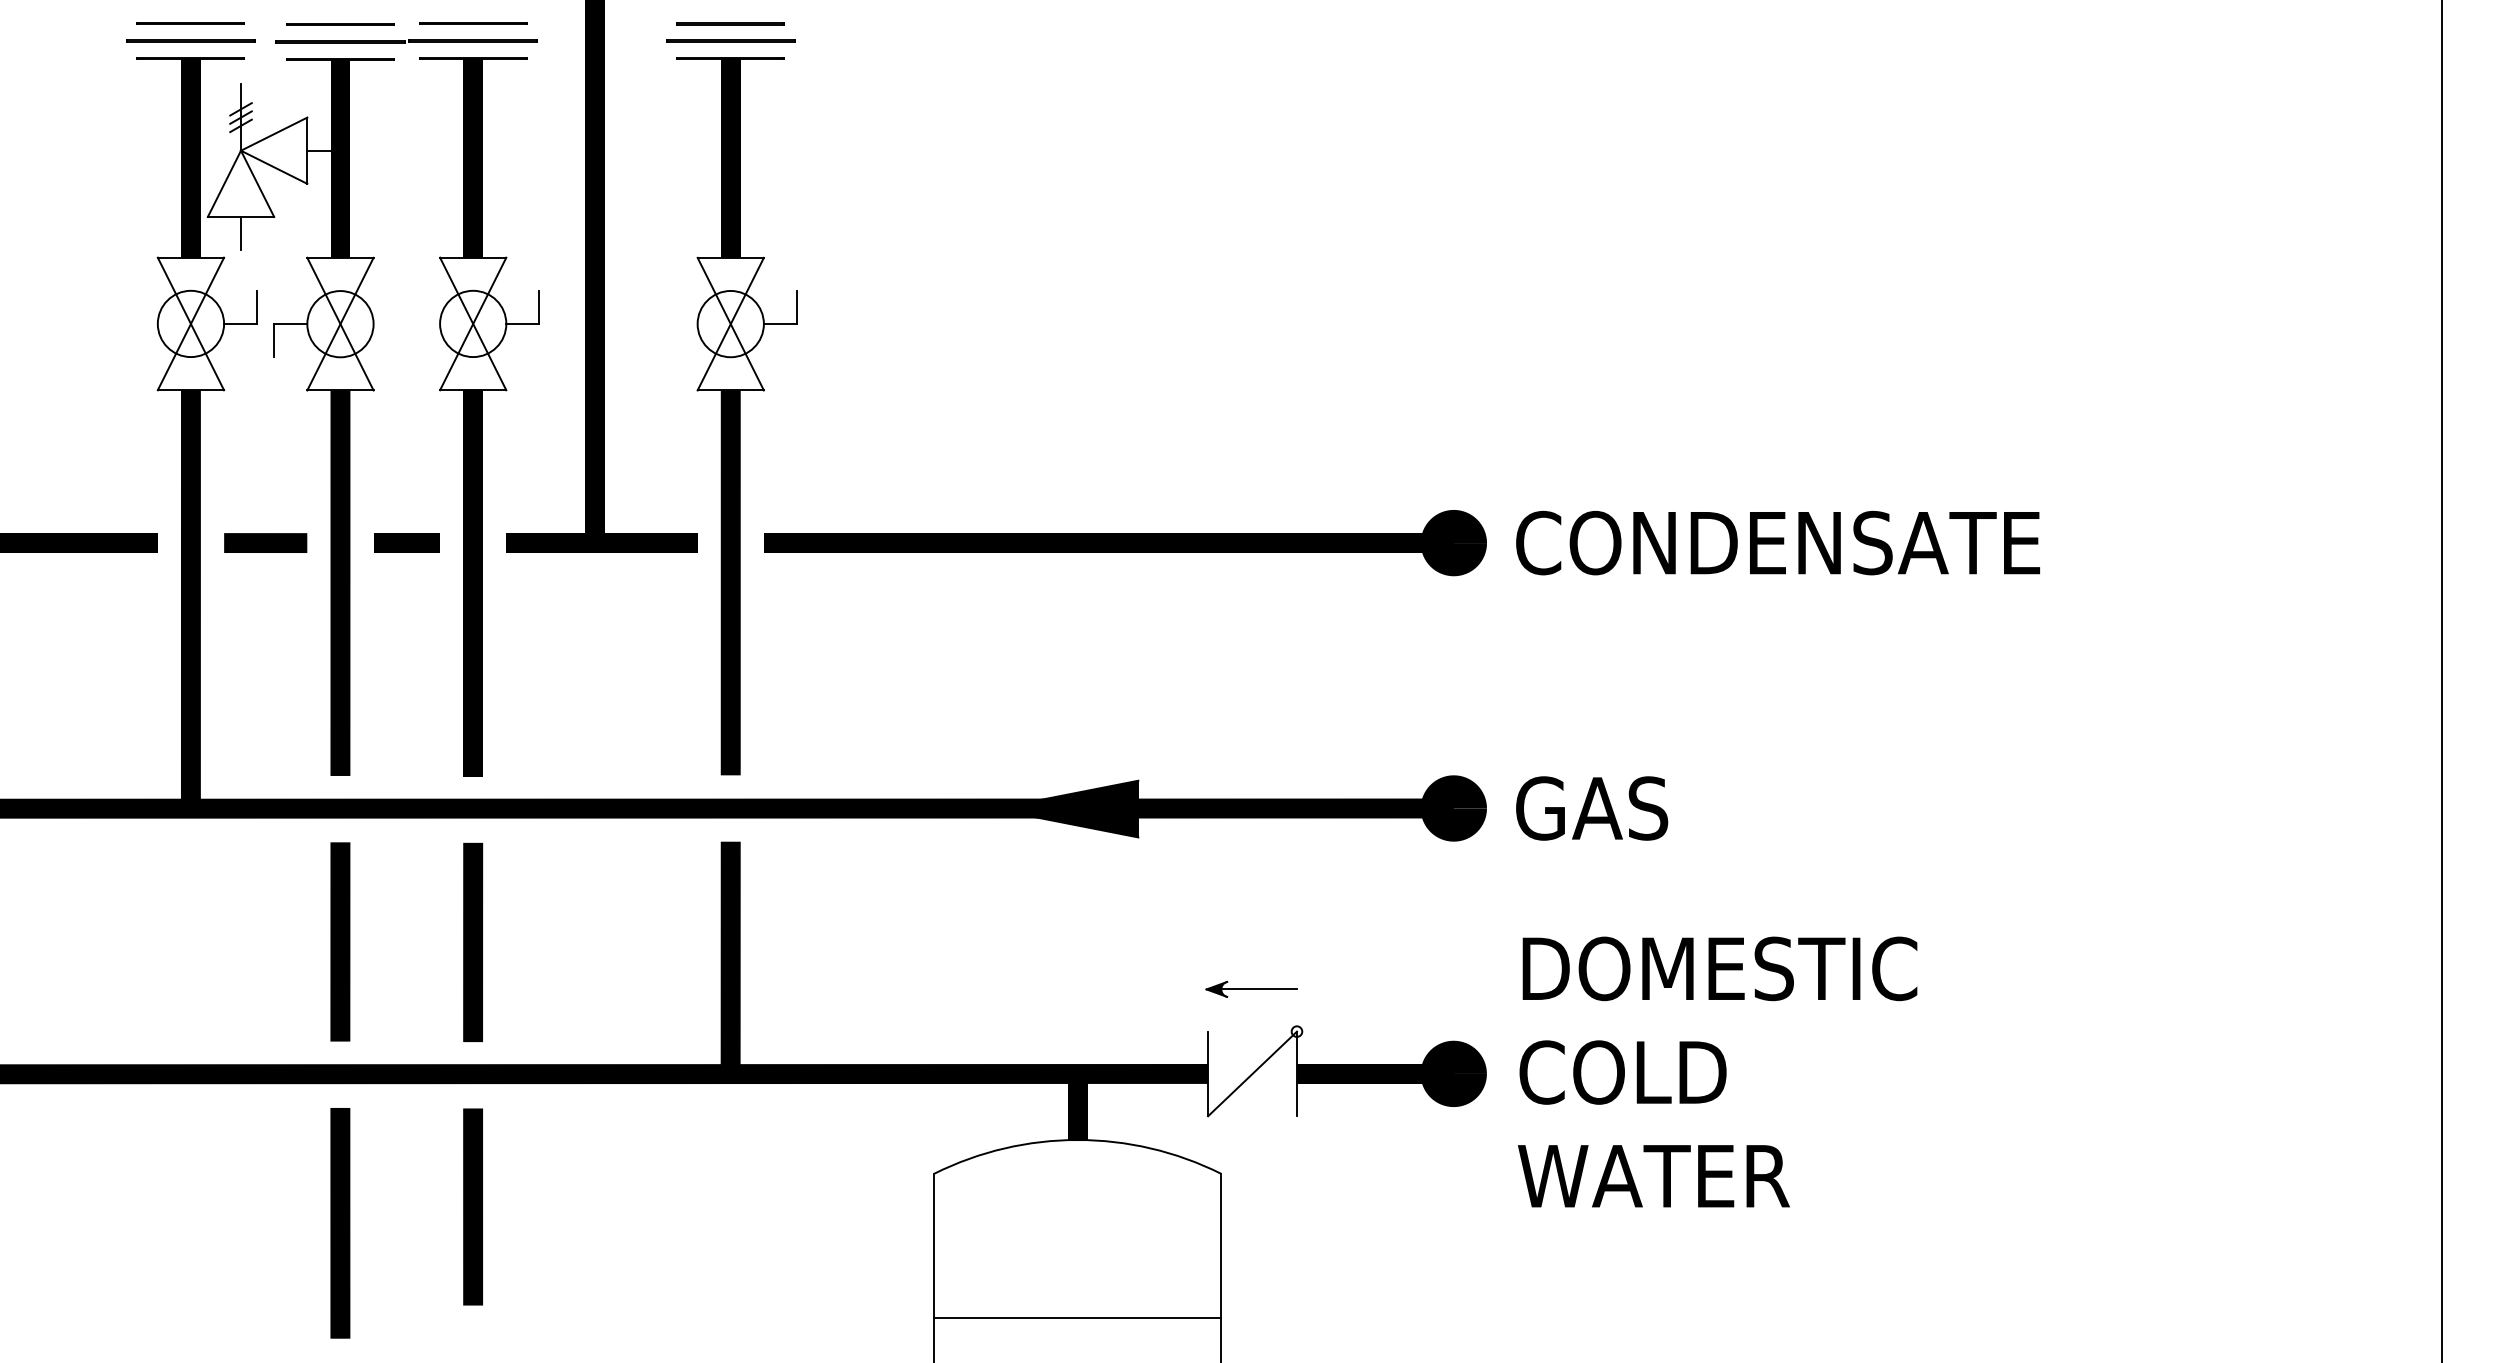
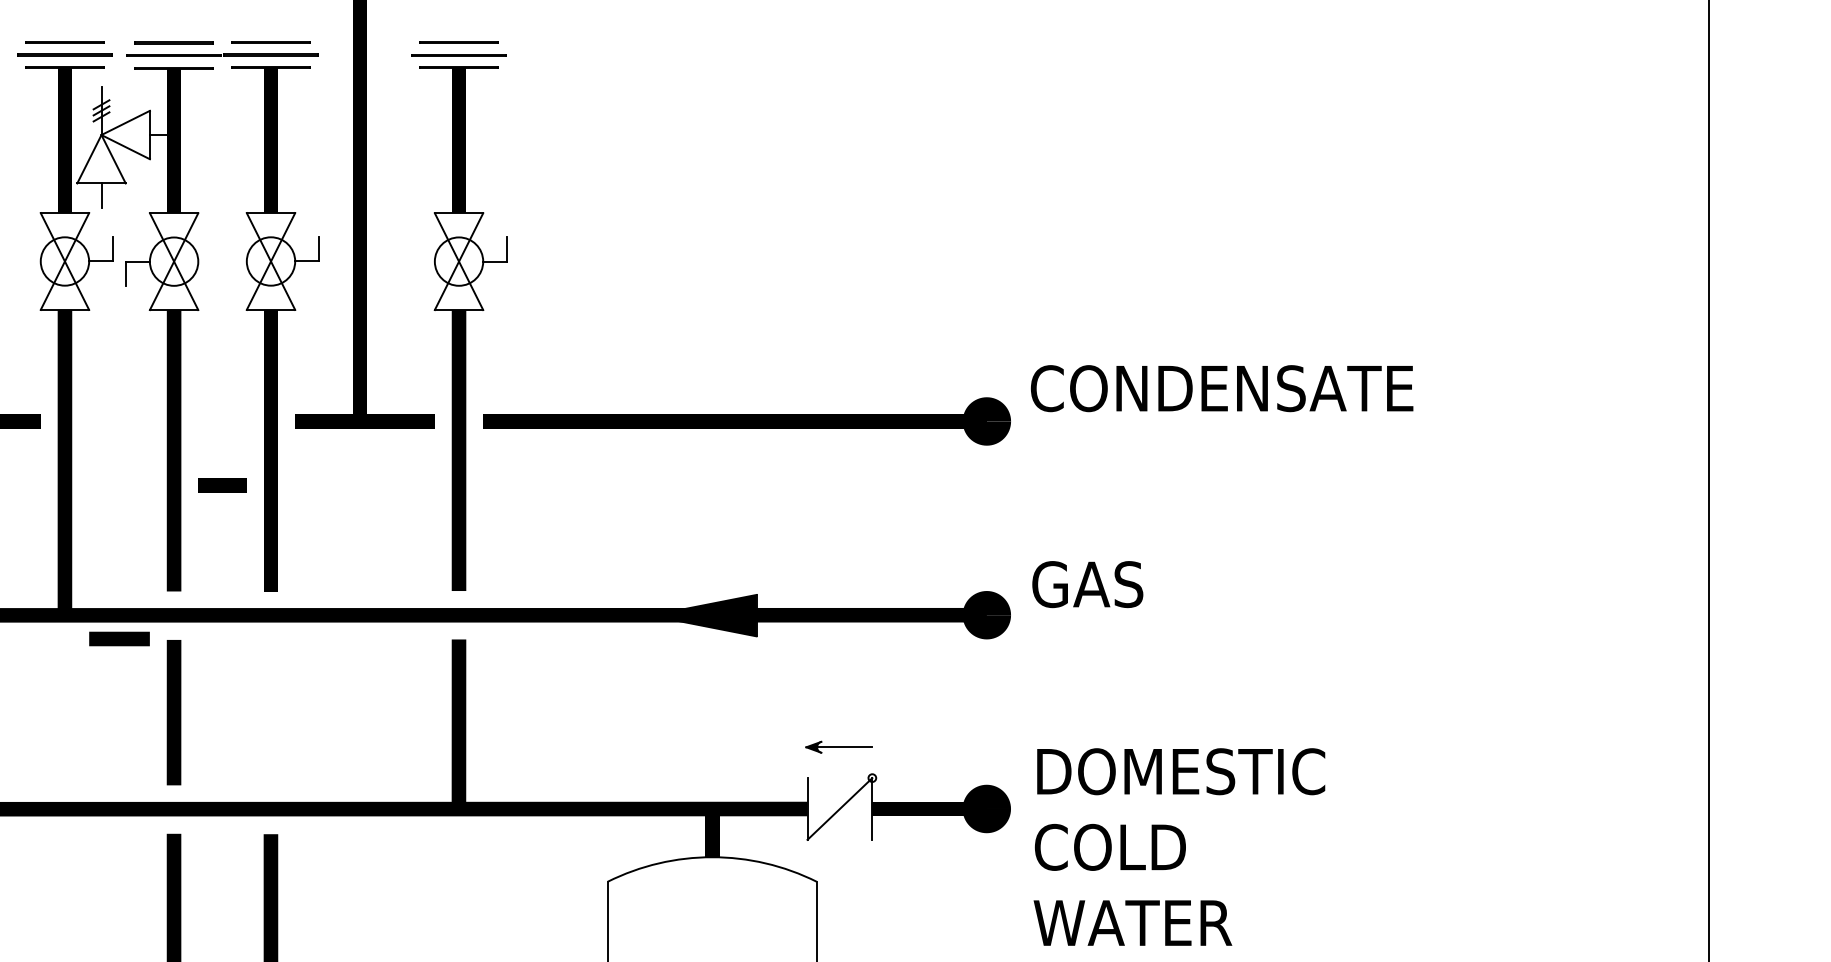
line: (265, 542) -> (119, 638), moved
line: (406, 542) -> (222, 485), moved
text: (1777, 542) -> (1221, 388), moved
text: (1592, 808) -> (1088, 584), moved
line: (473, 941) -> (271, 712), removed
text: (1717, 1071) -> (1179, 846), moved

